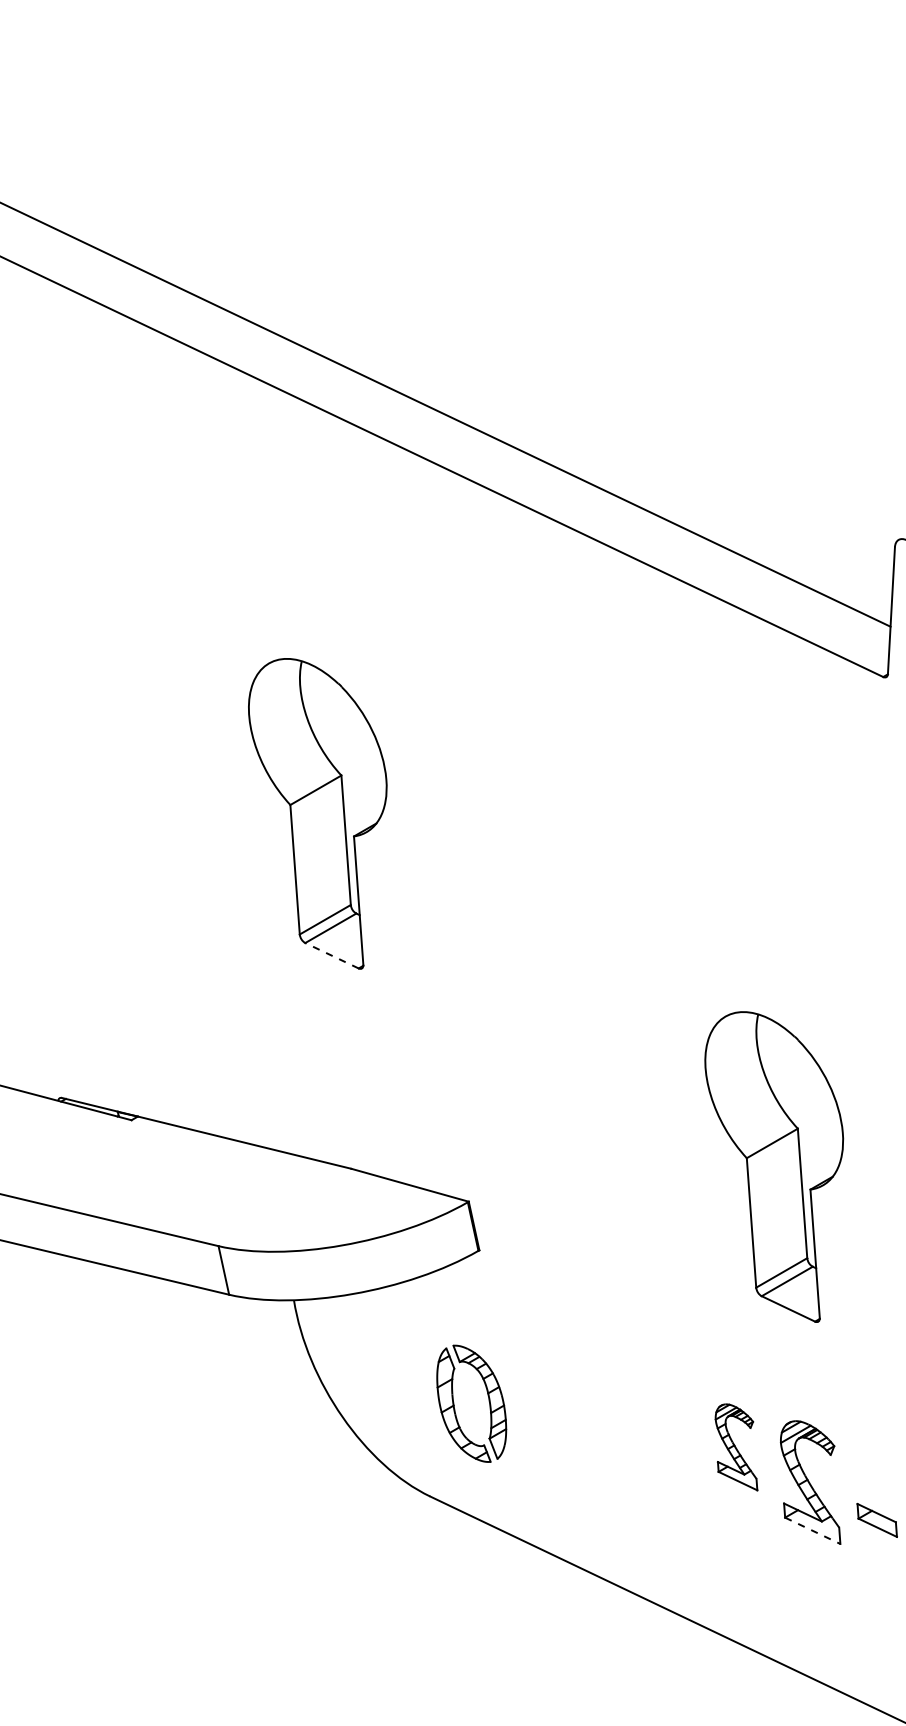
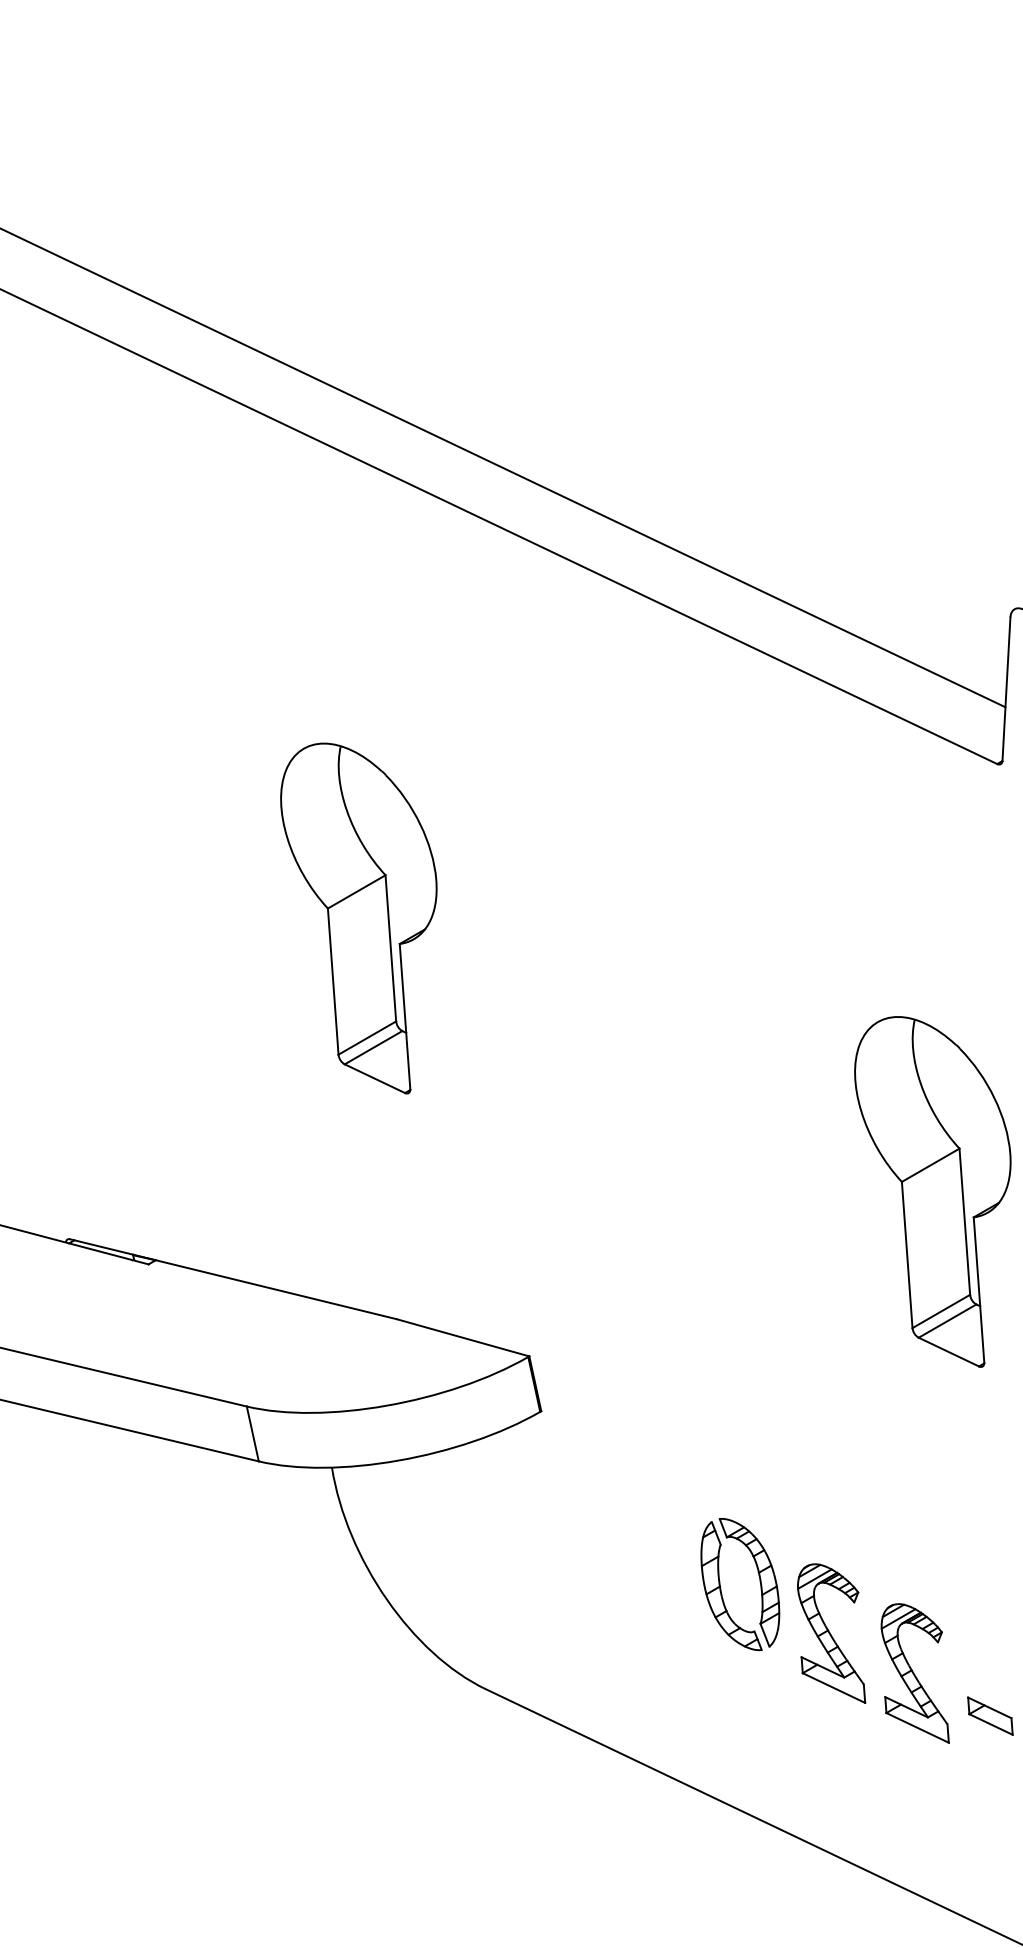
line: (332, 955) -> (375, 1078), dashed -> solid
part: (774, 1166) -> (933, 1191), moved
part: (454, 1403) -> (720, 1584), moved
part: (736, 1447) -> (831, 1633), size x1.43
line: (812, 1530) -> (917, 1727), dashed -> solid

